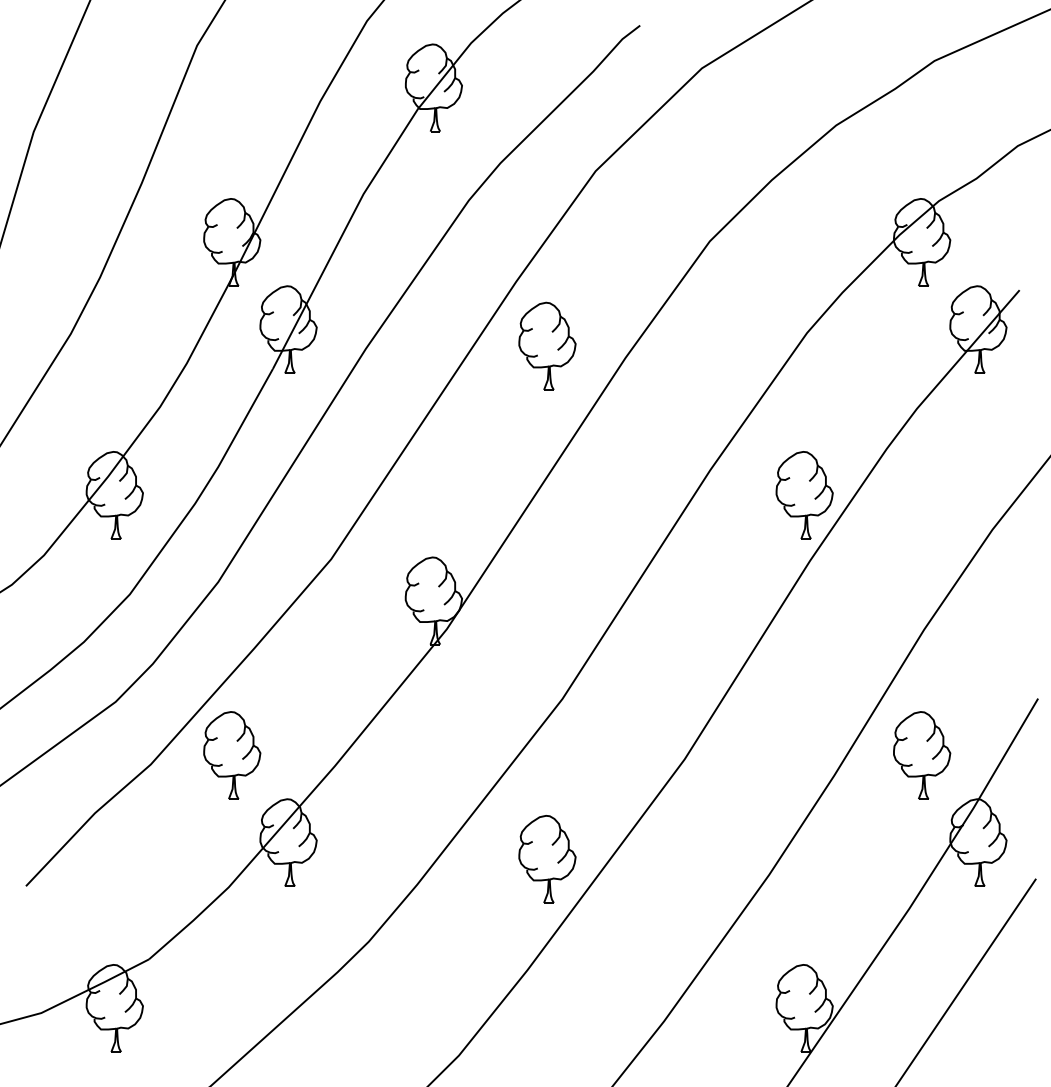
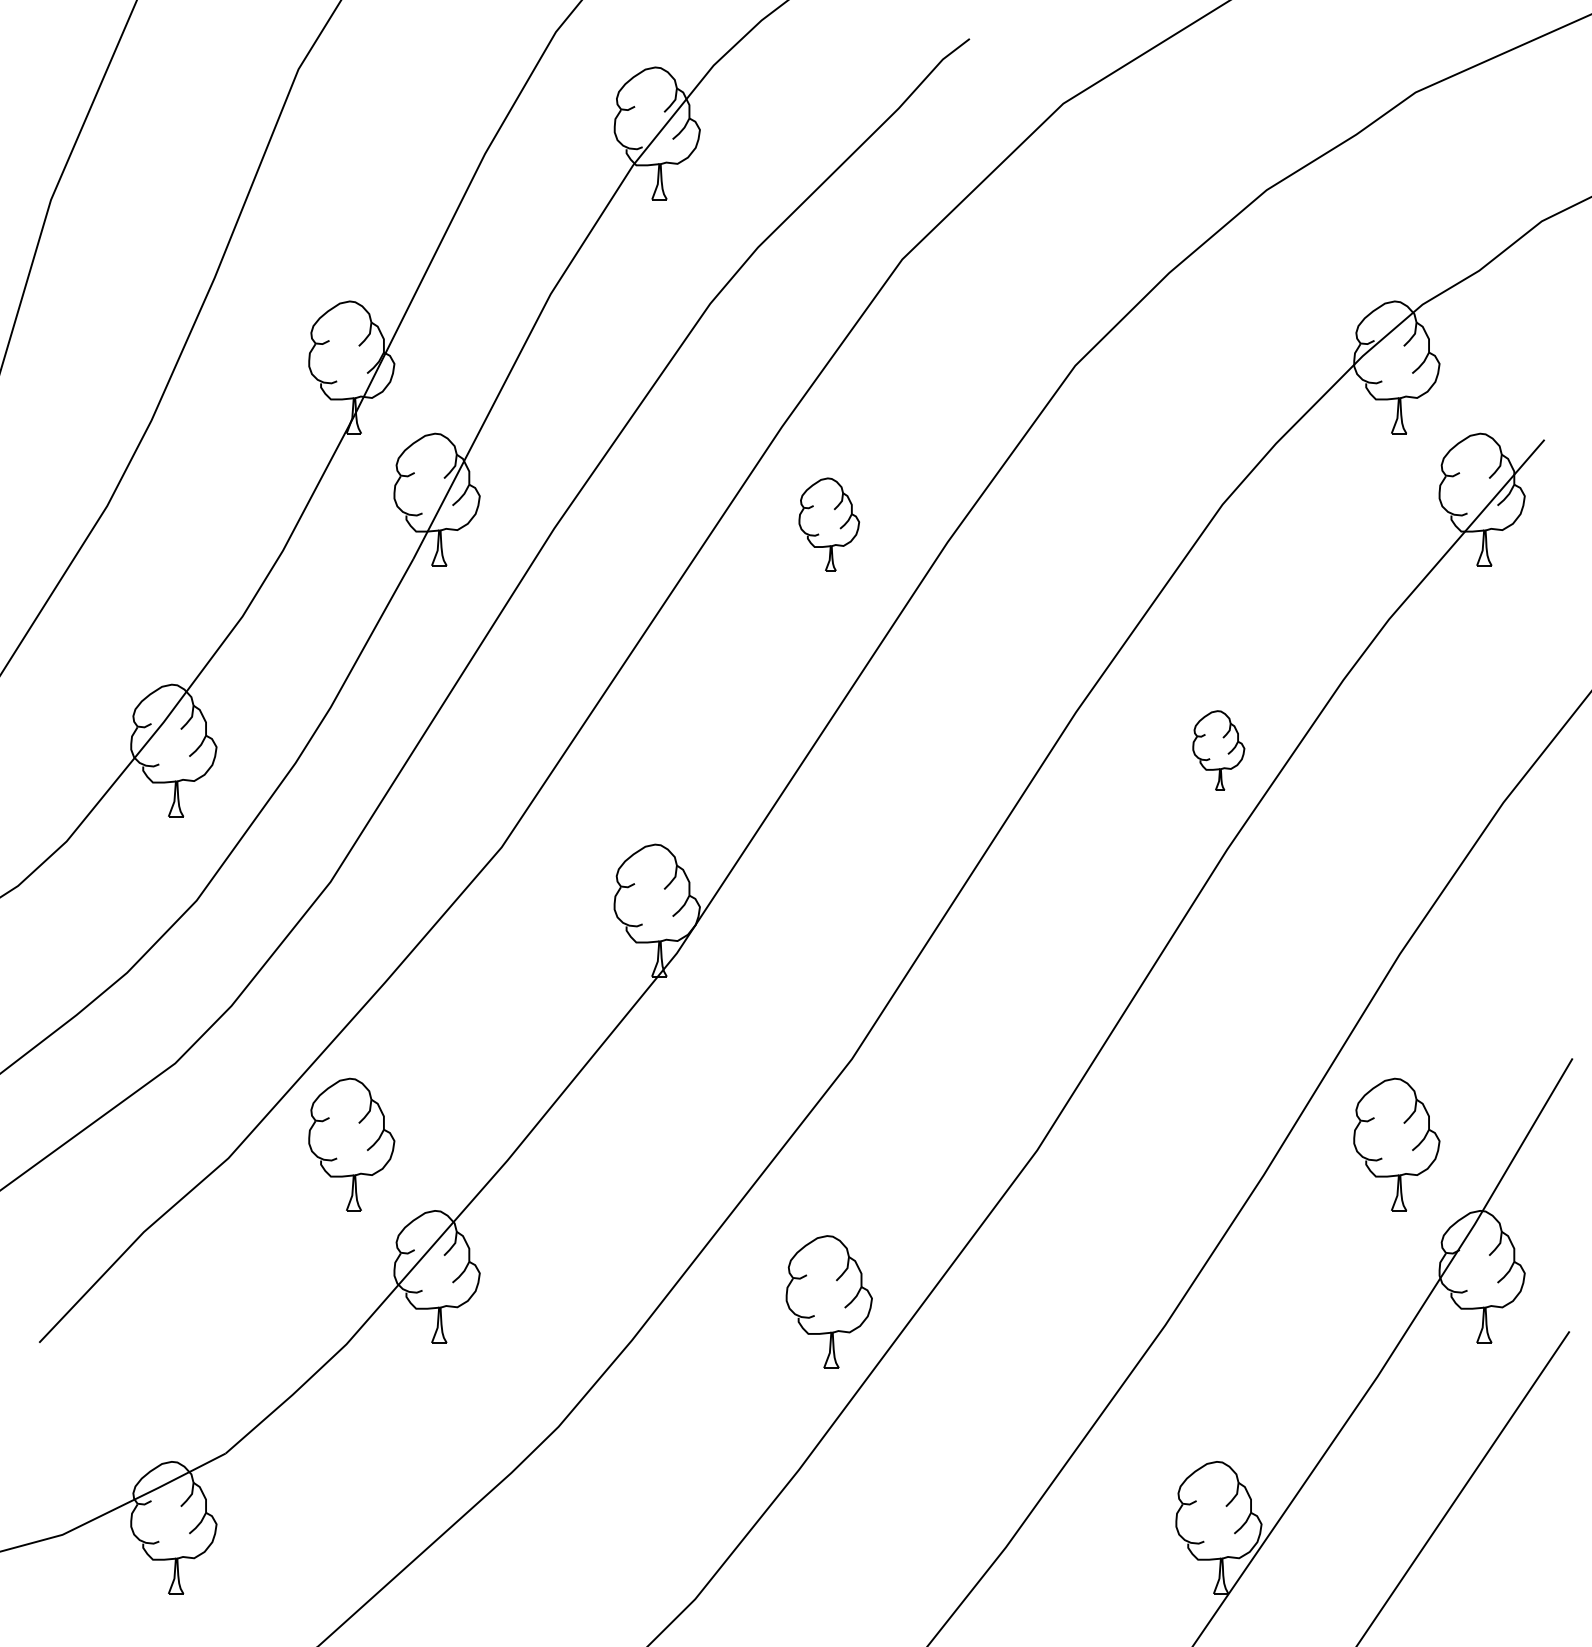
part: (547, 345) -> (829, 523), size x0.7
part: (804, 495) -> (1218, 750), size x0.6

